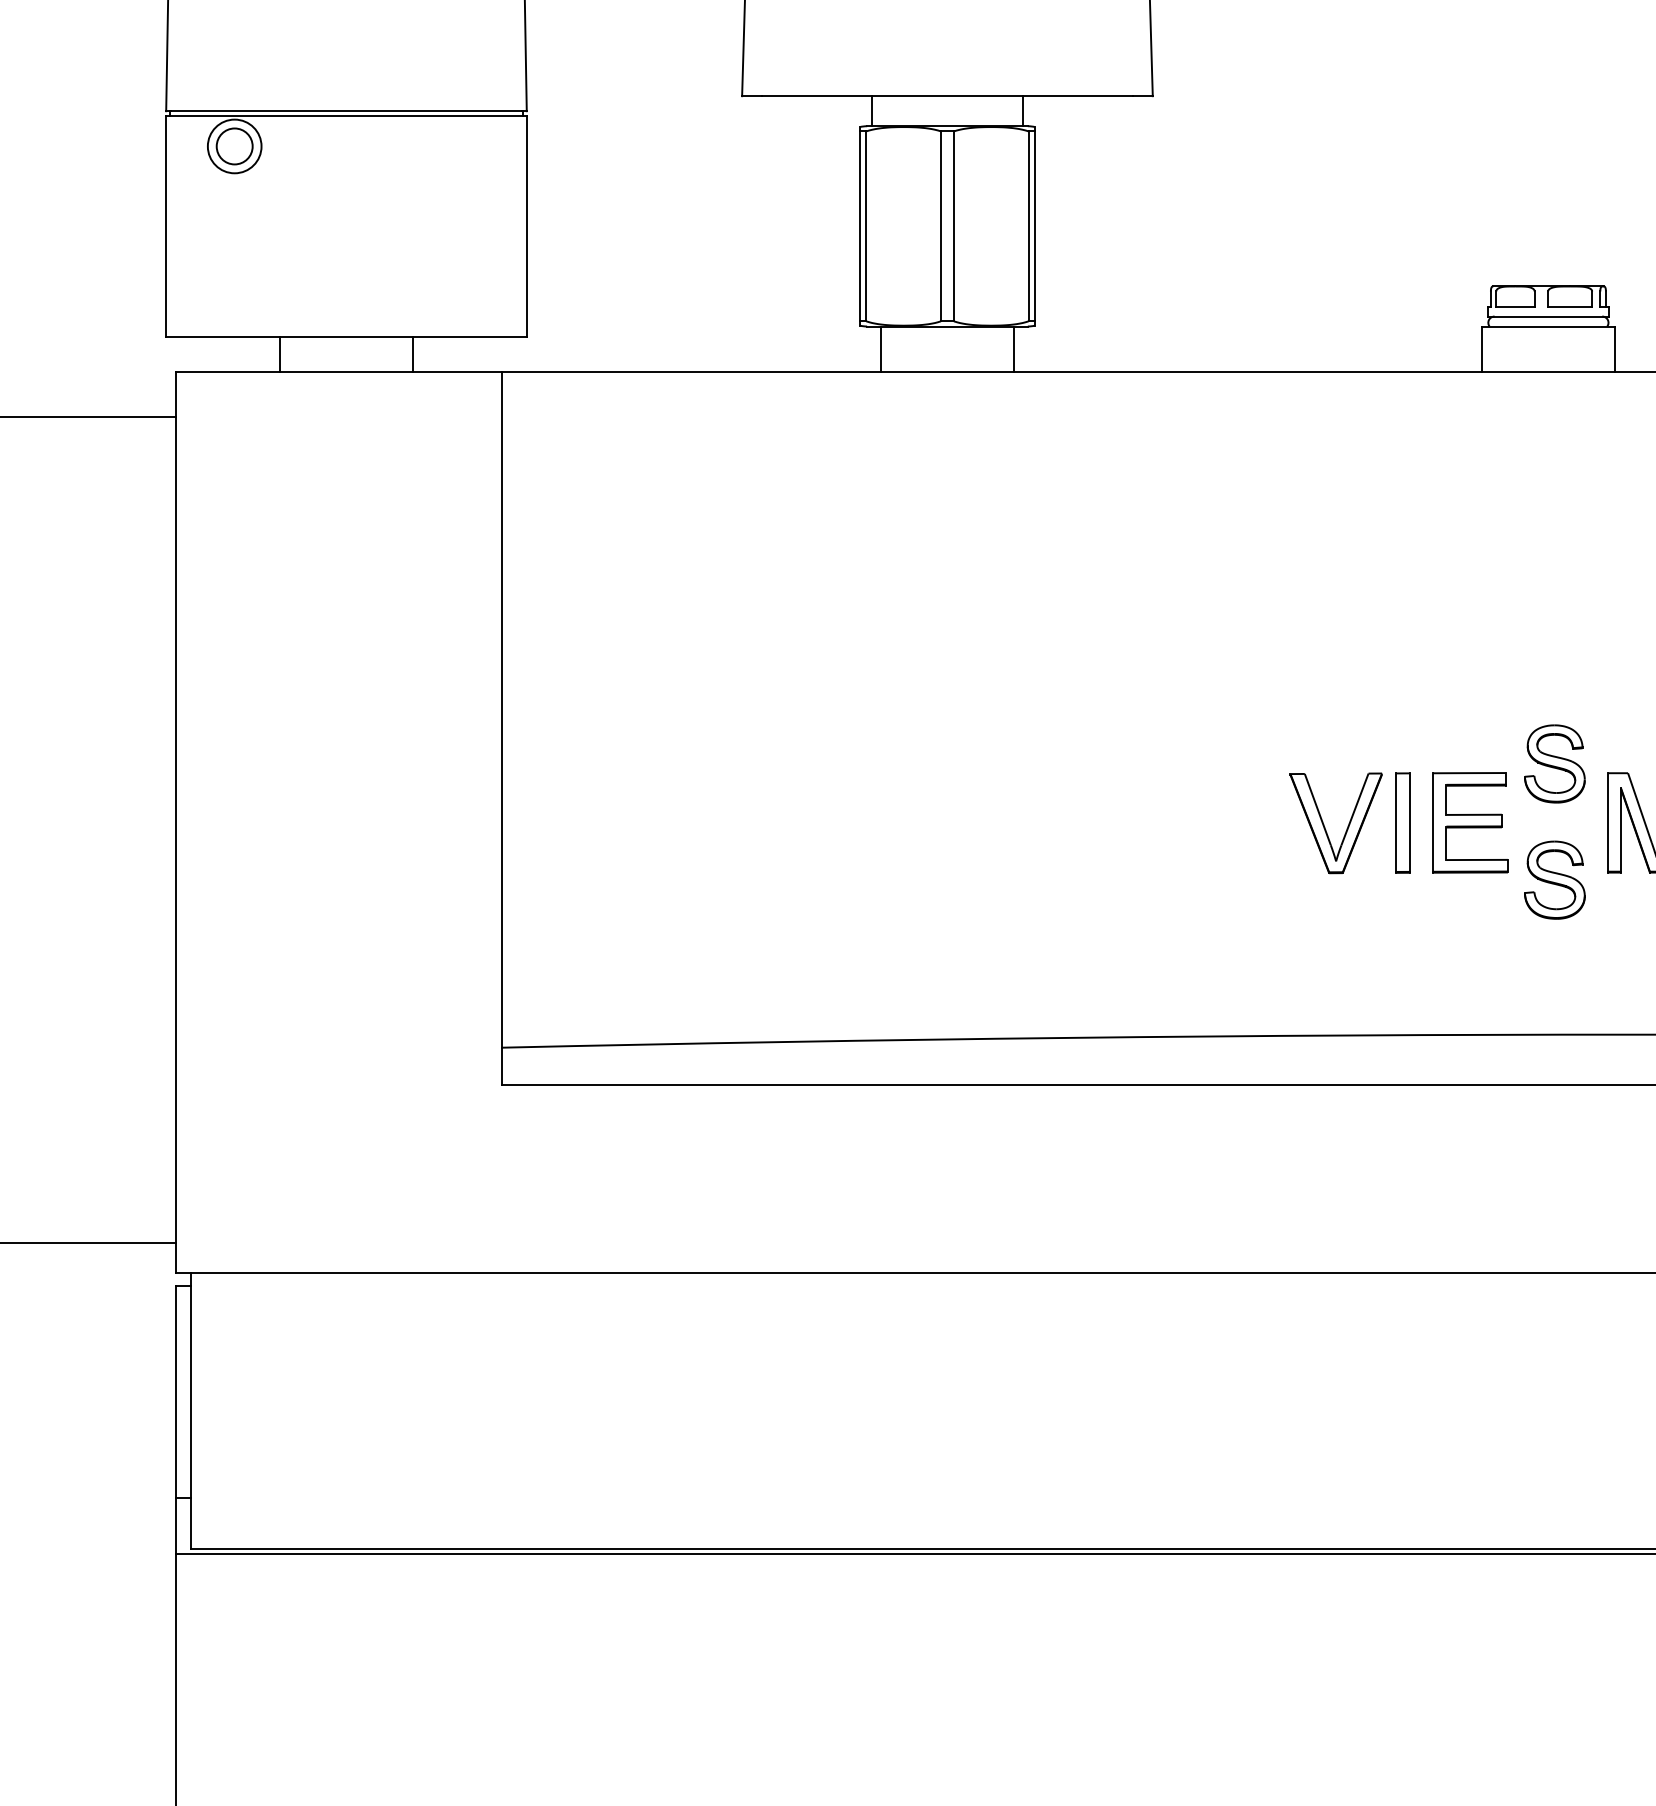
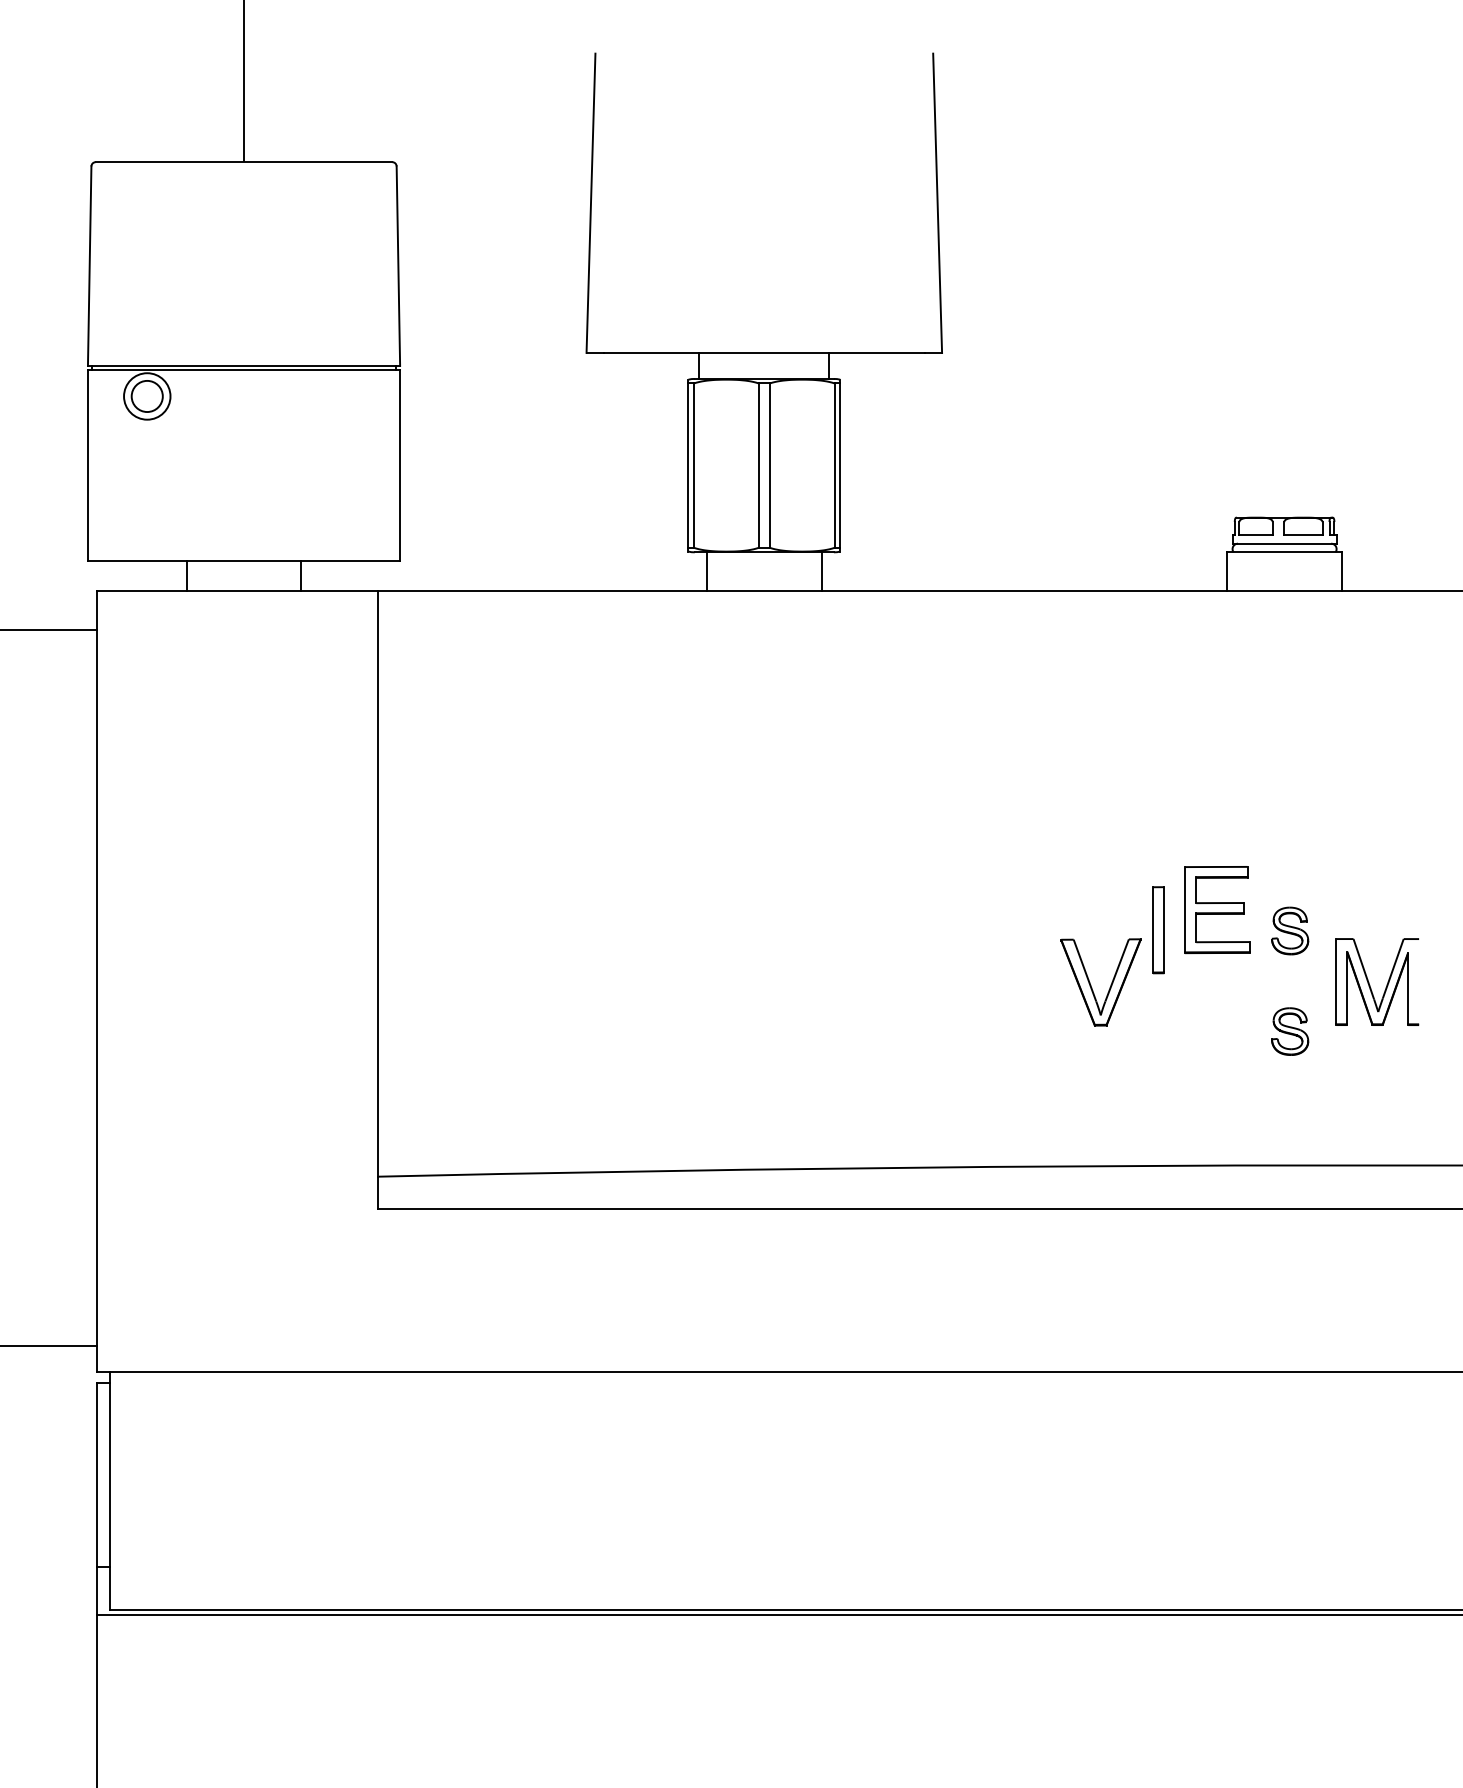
part: (1554, 763) -> (1289, 930), size x0.7
part: (1402, 823) -> (1158, 930), moved
part: (1470, 823) -> (1217, 910), moved
part: (1554, 880) -> (1289, 1031), size x0.7

